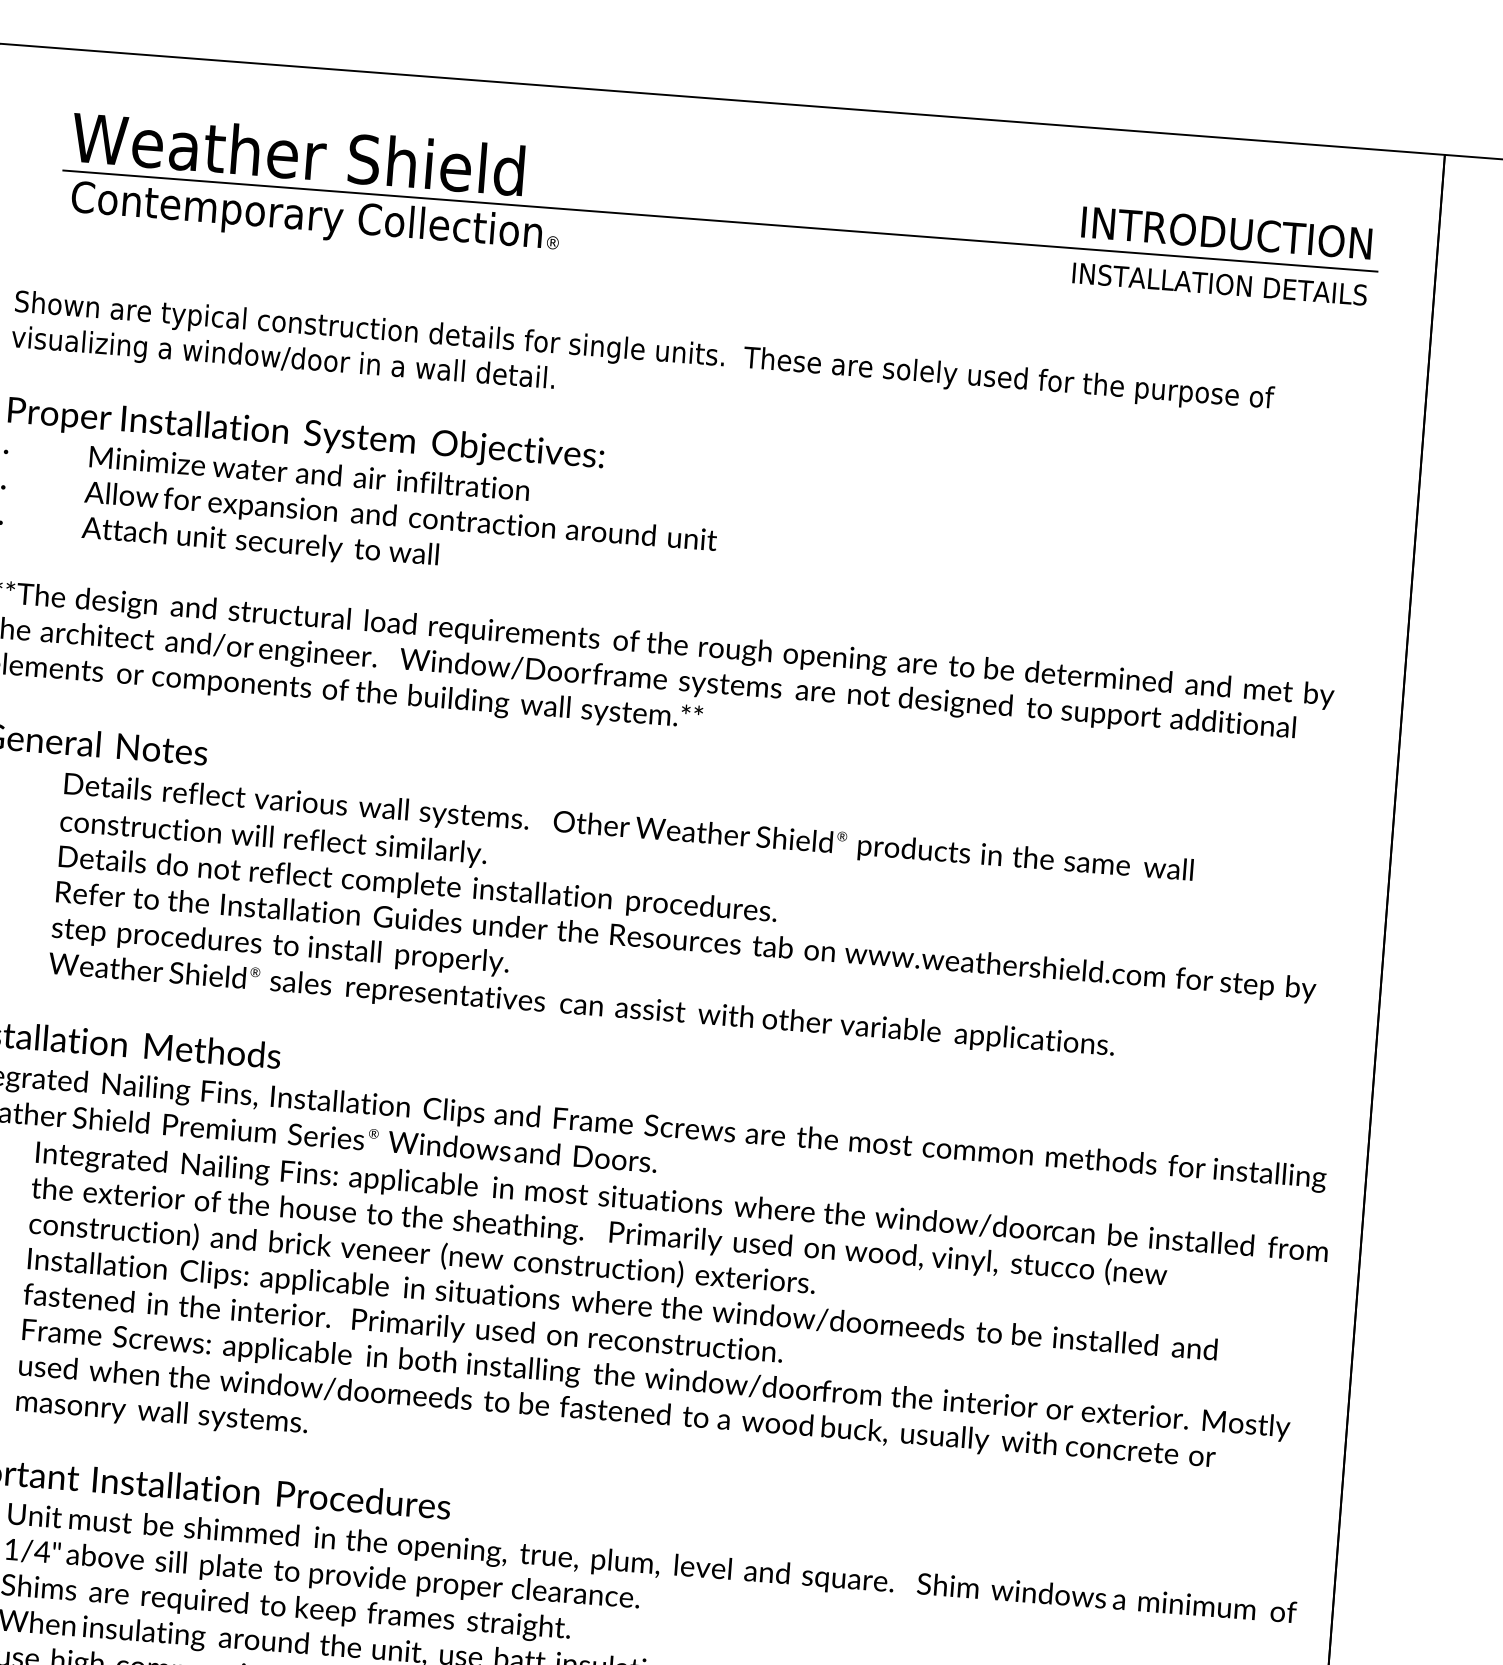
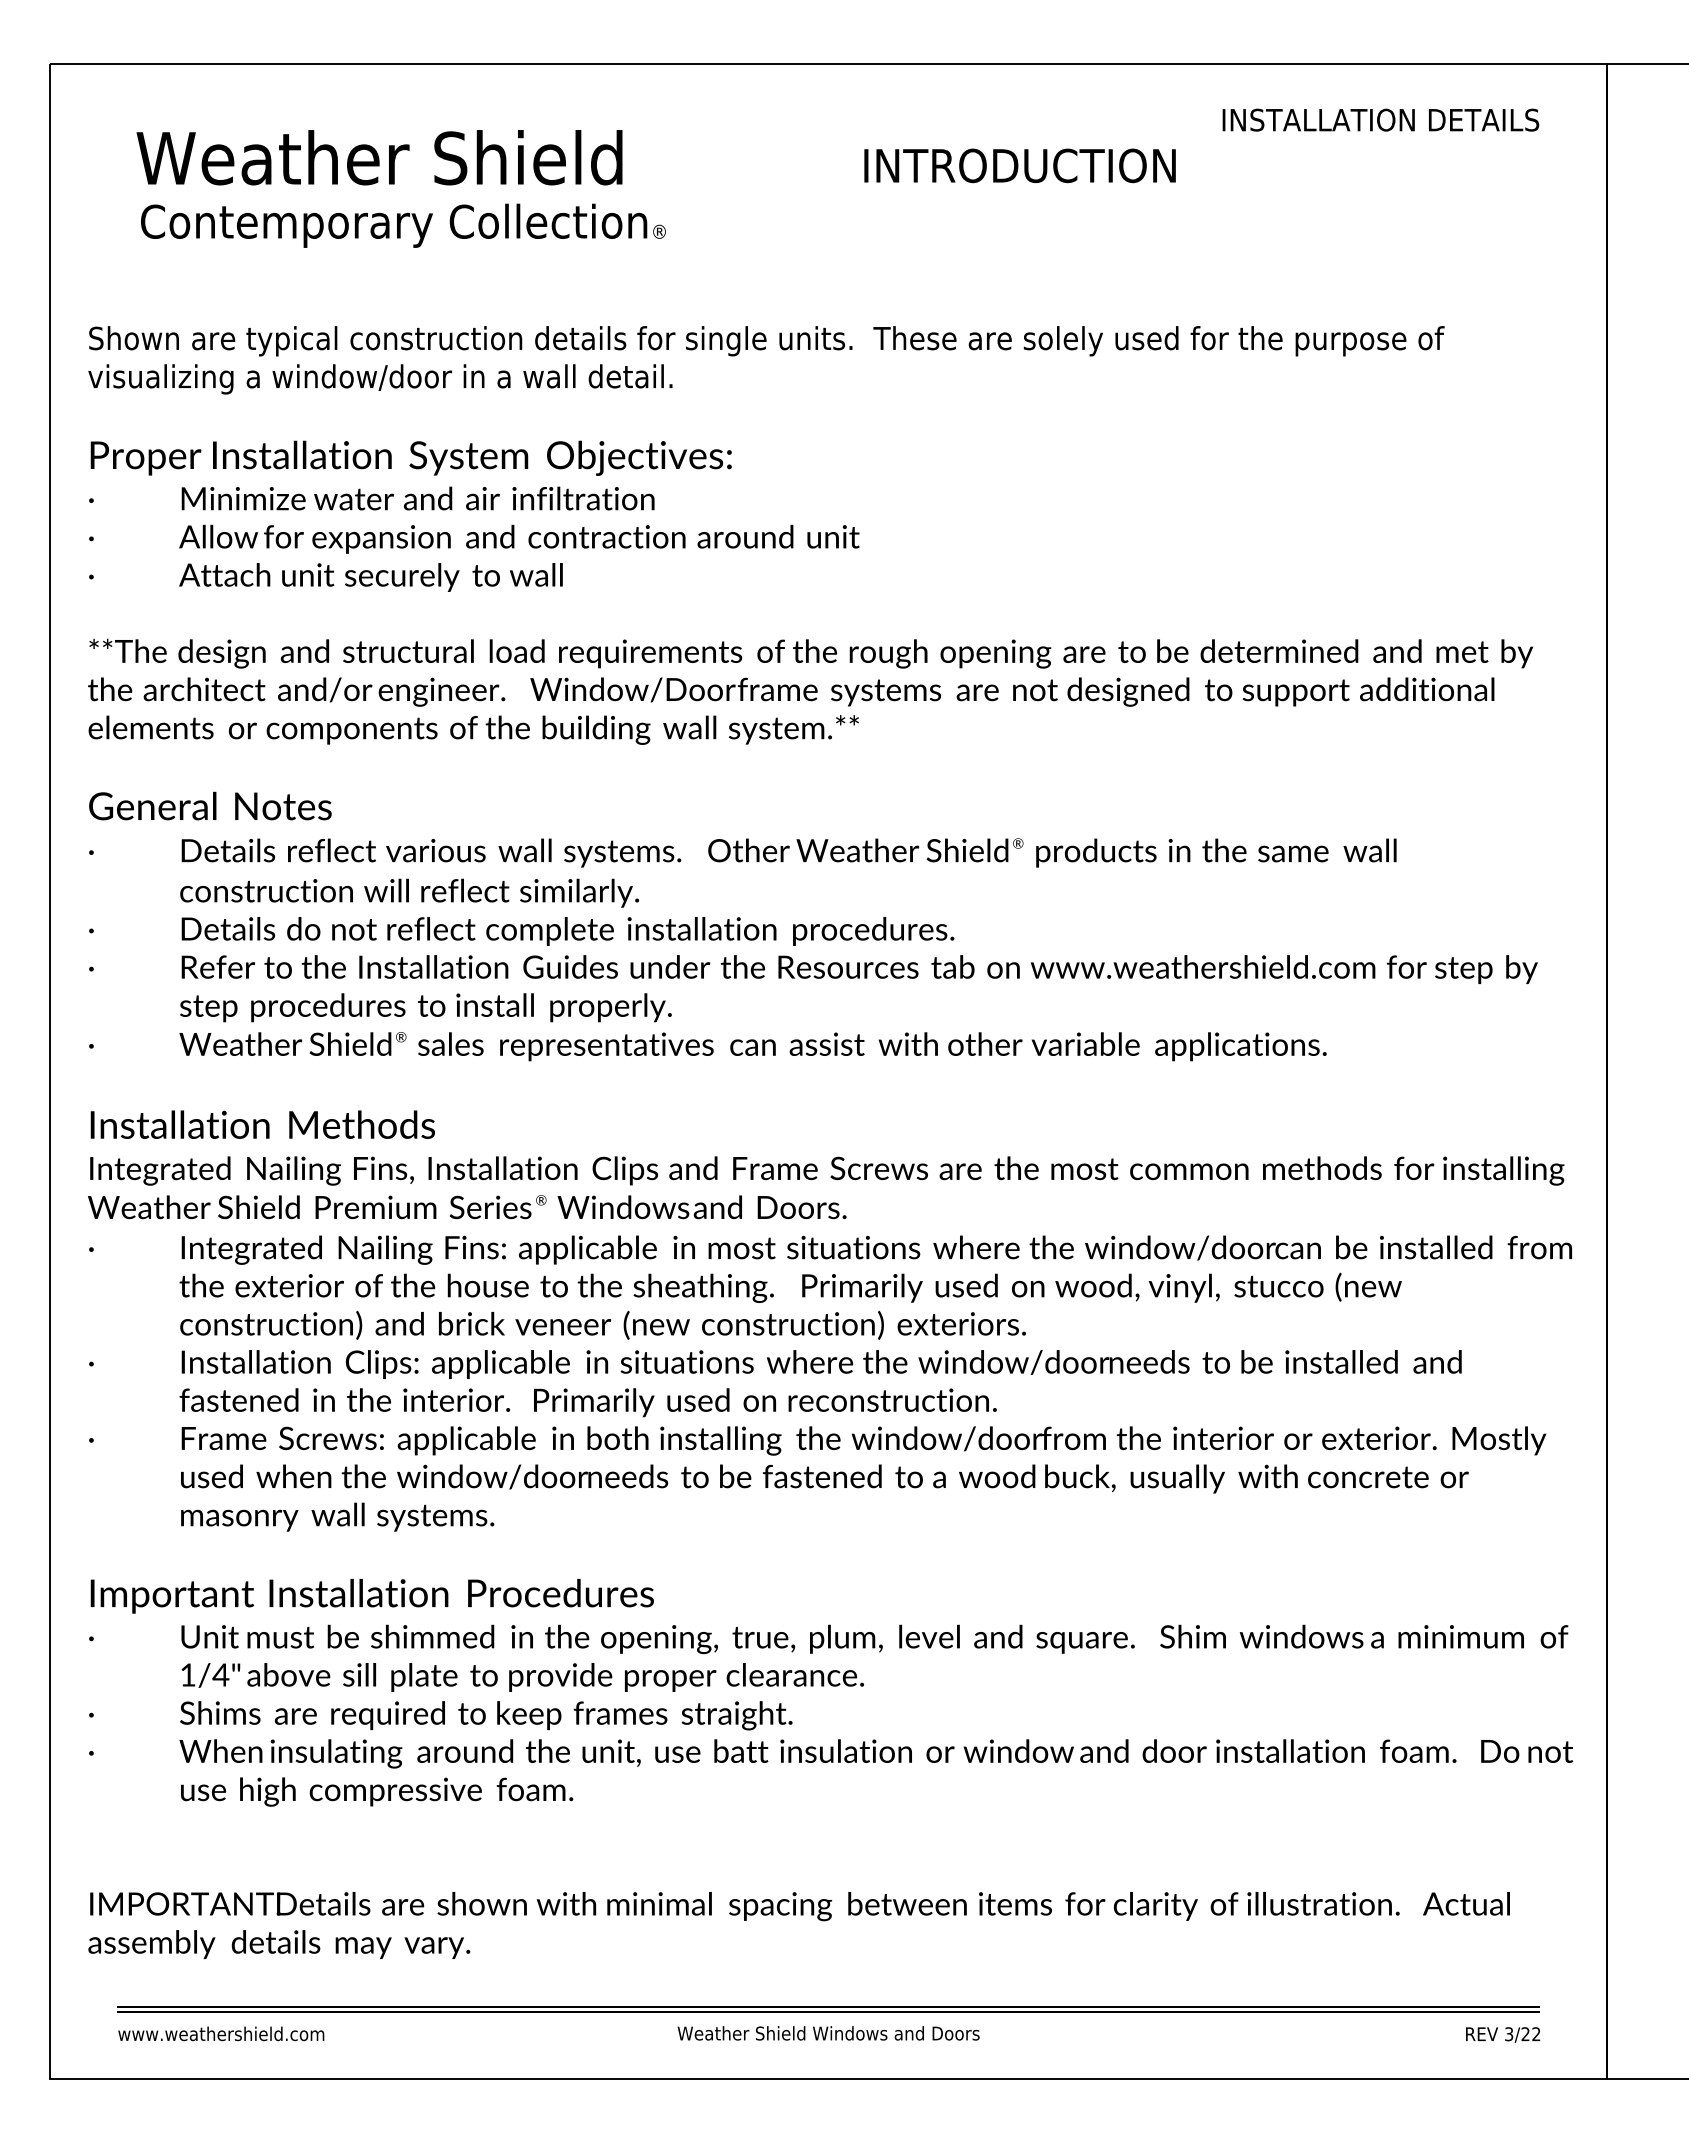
line: (719, 220) -> (836, 194), removed
text: (1226, 232) -> (1019, 165), moved
text: (1219, 283) -> (1380, 119), moved

